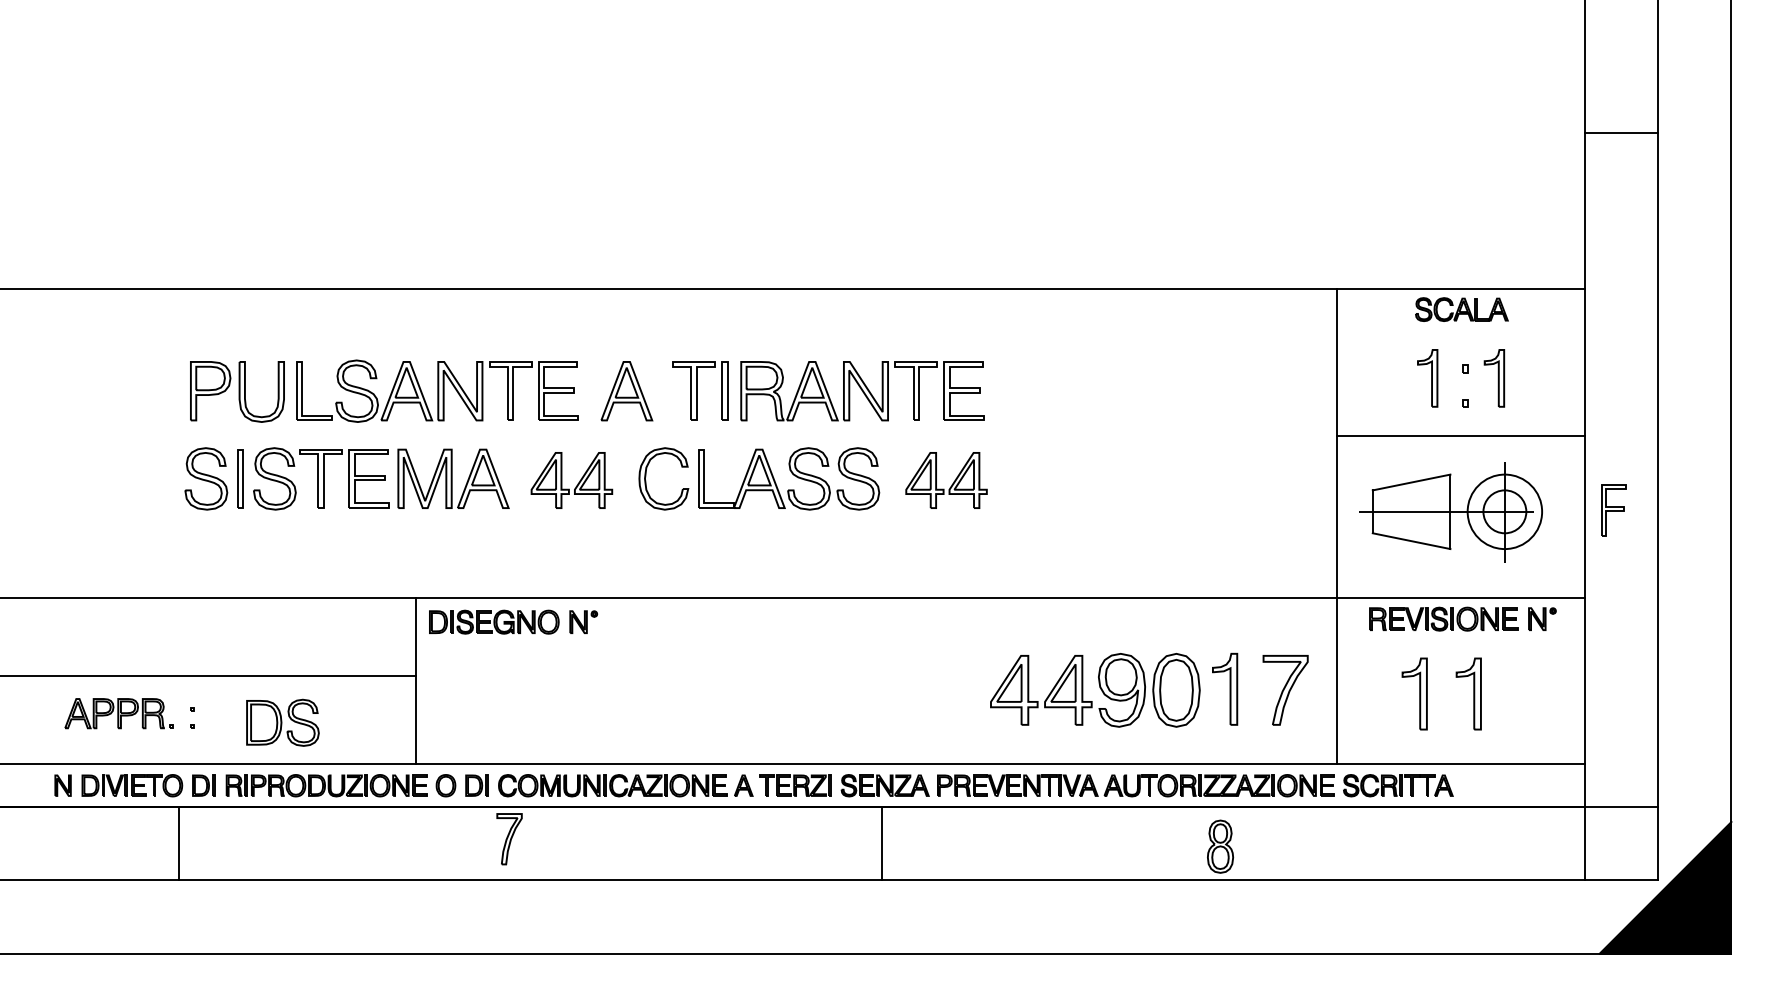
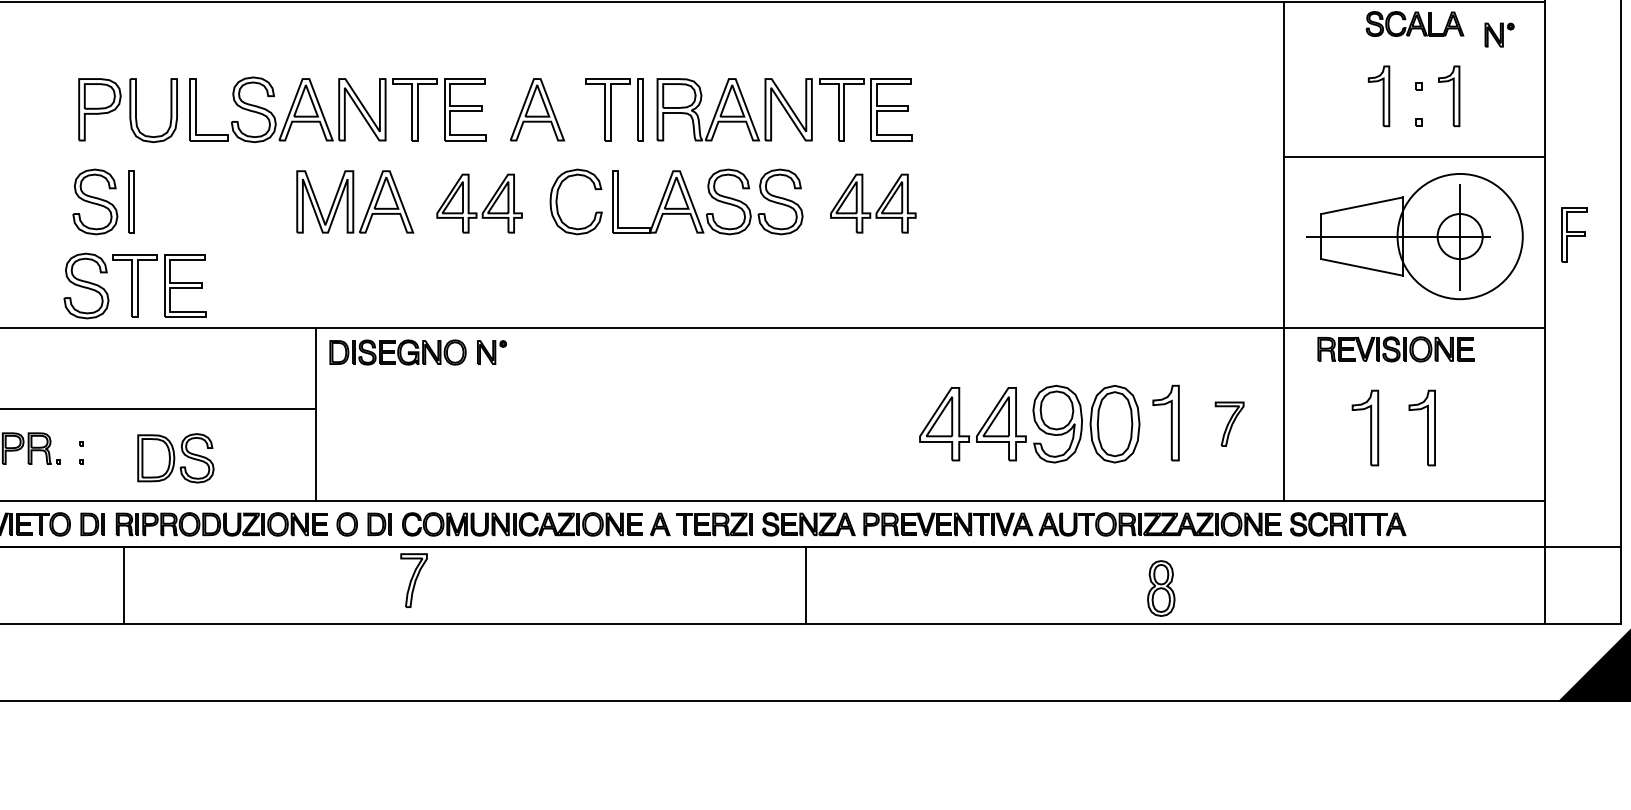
part: (321, 478) -> (135, 285), moved
circle: (1504, 511) -> (1459, 236), size x1.6
part: (1542, 618) -> (1499, 34), moved
part: (1285, 690) -> (1229, 424), size x0.6
line: (178, 843) -> (123, 585), moved

